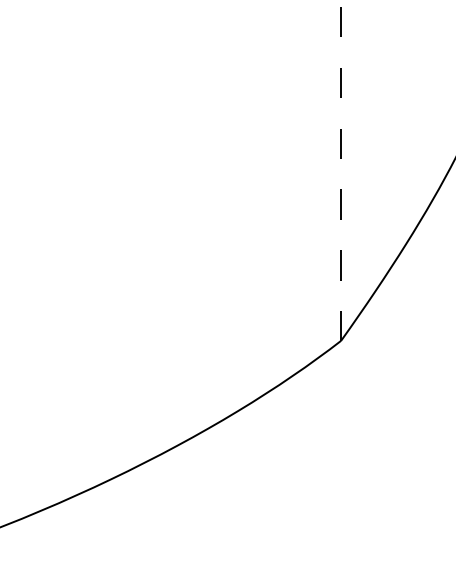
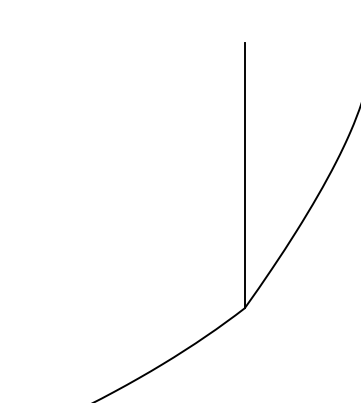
line: (341, 173) -> (245, 175), dashed -> solid

